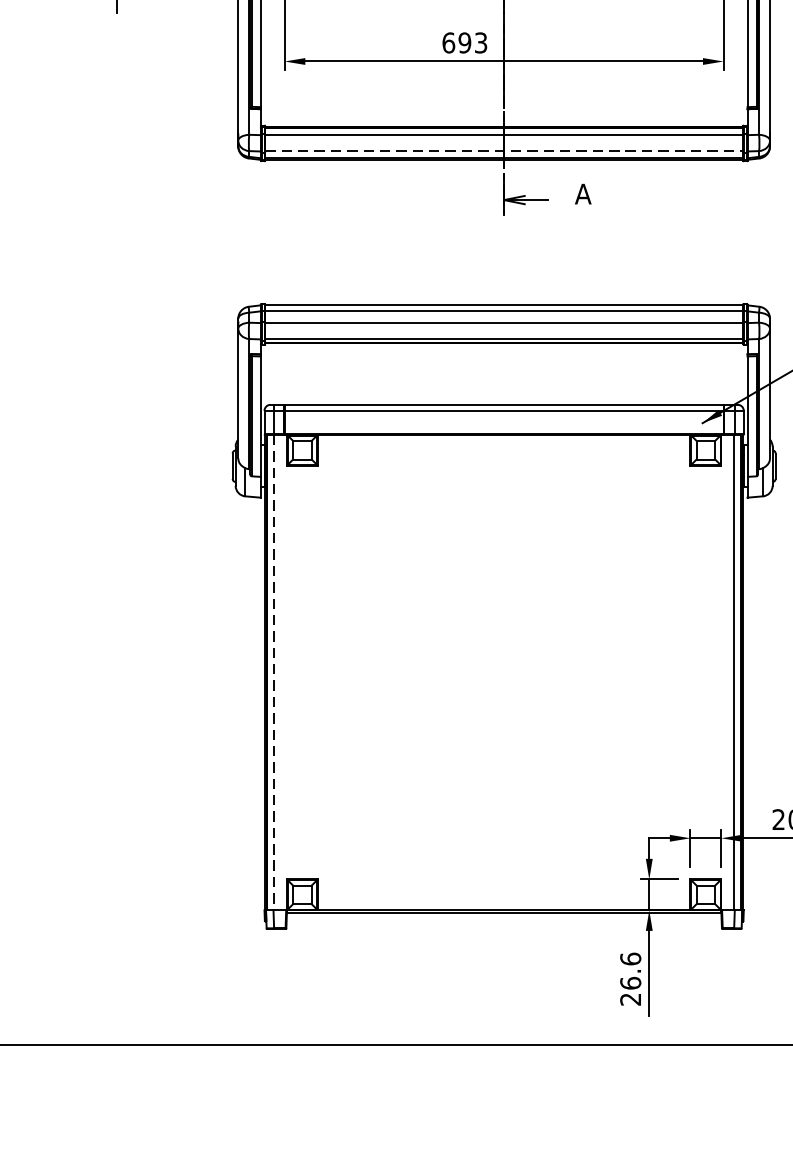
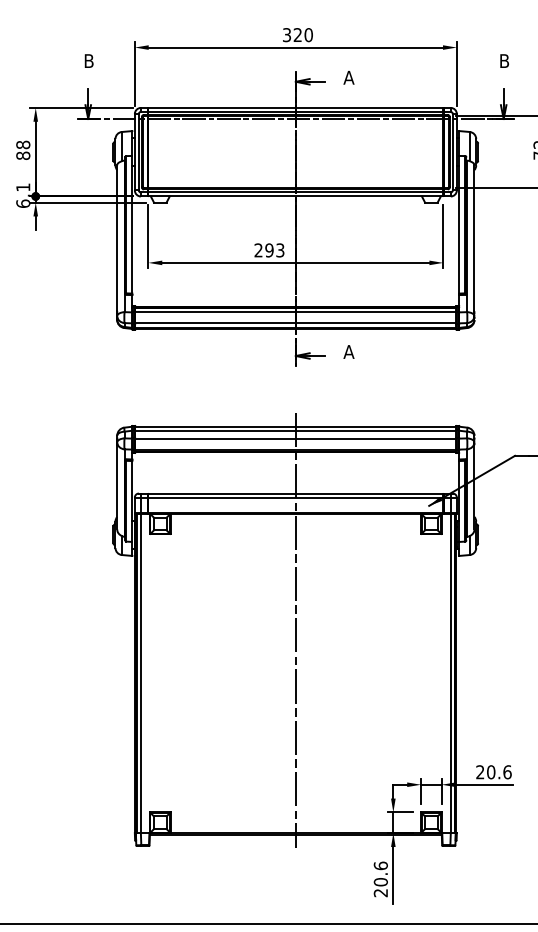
text: (448, 43) -> (258, 250), 693 -> 293
line: (505, 151) -> (296, 323), dashed -> solid
line: (503, 608) -> (295, 630), added
line: (274, 672) -> (141, 673), dashed -> solid
text: (630, 982) -> (380, 881), 26.6 -> 20.6

